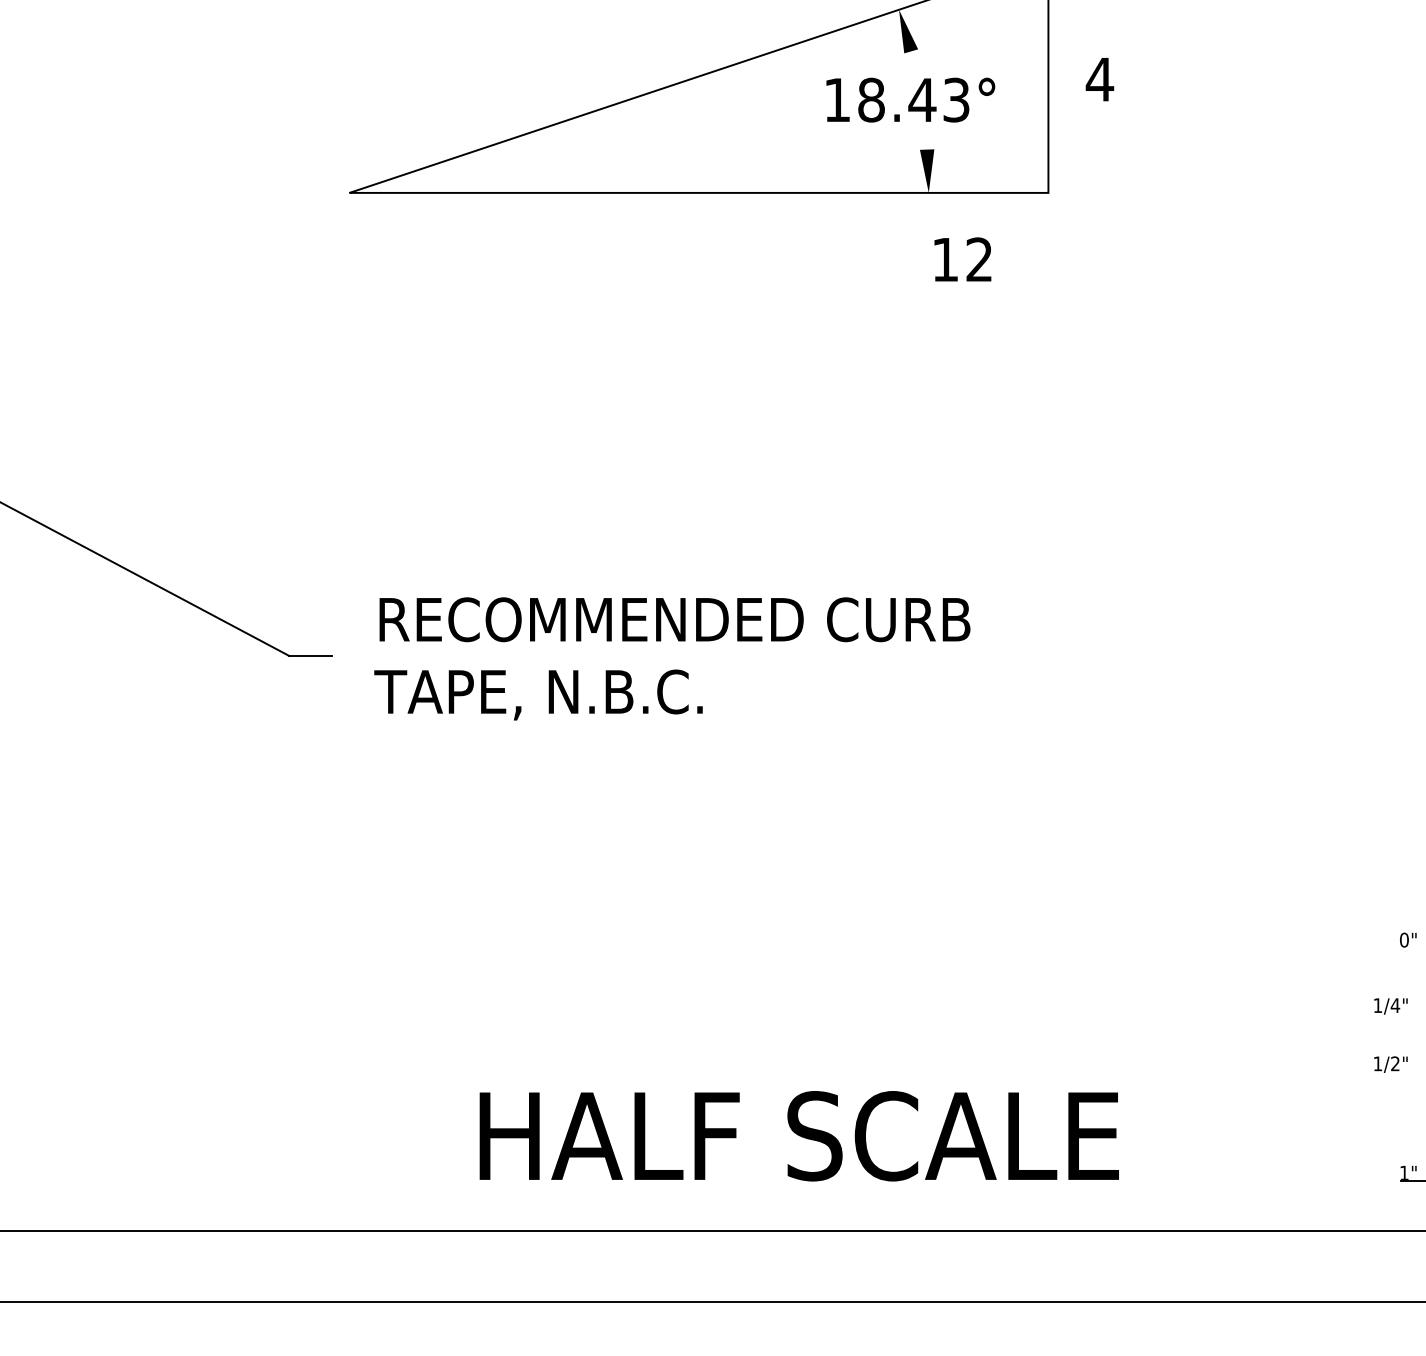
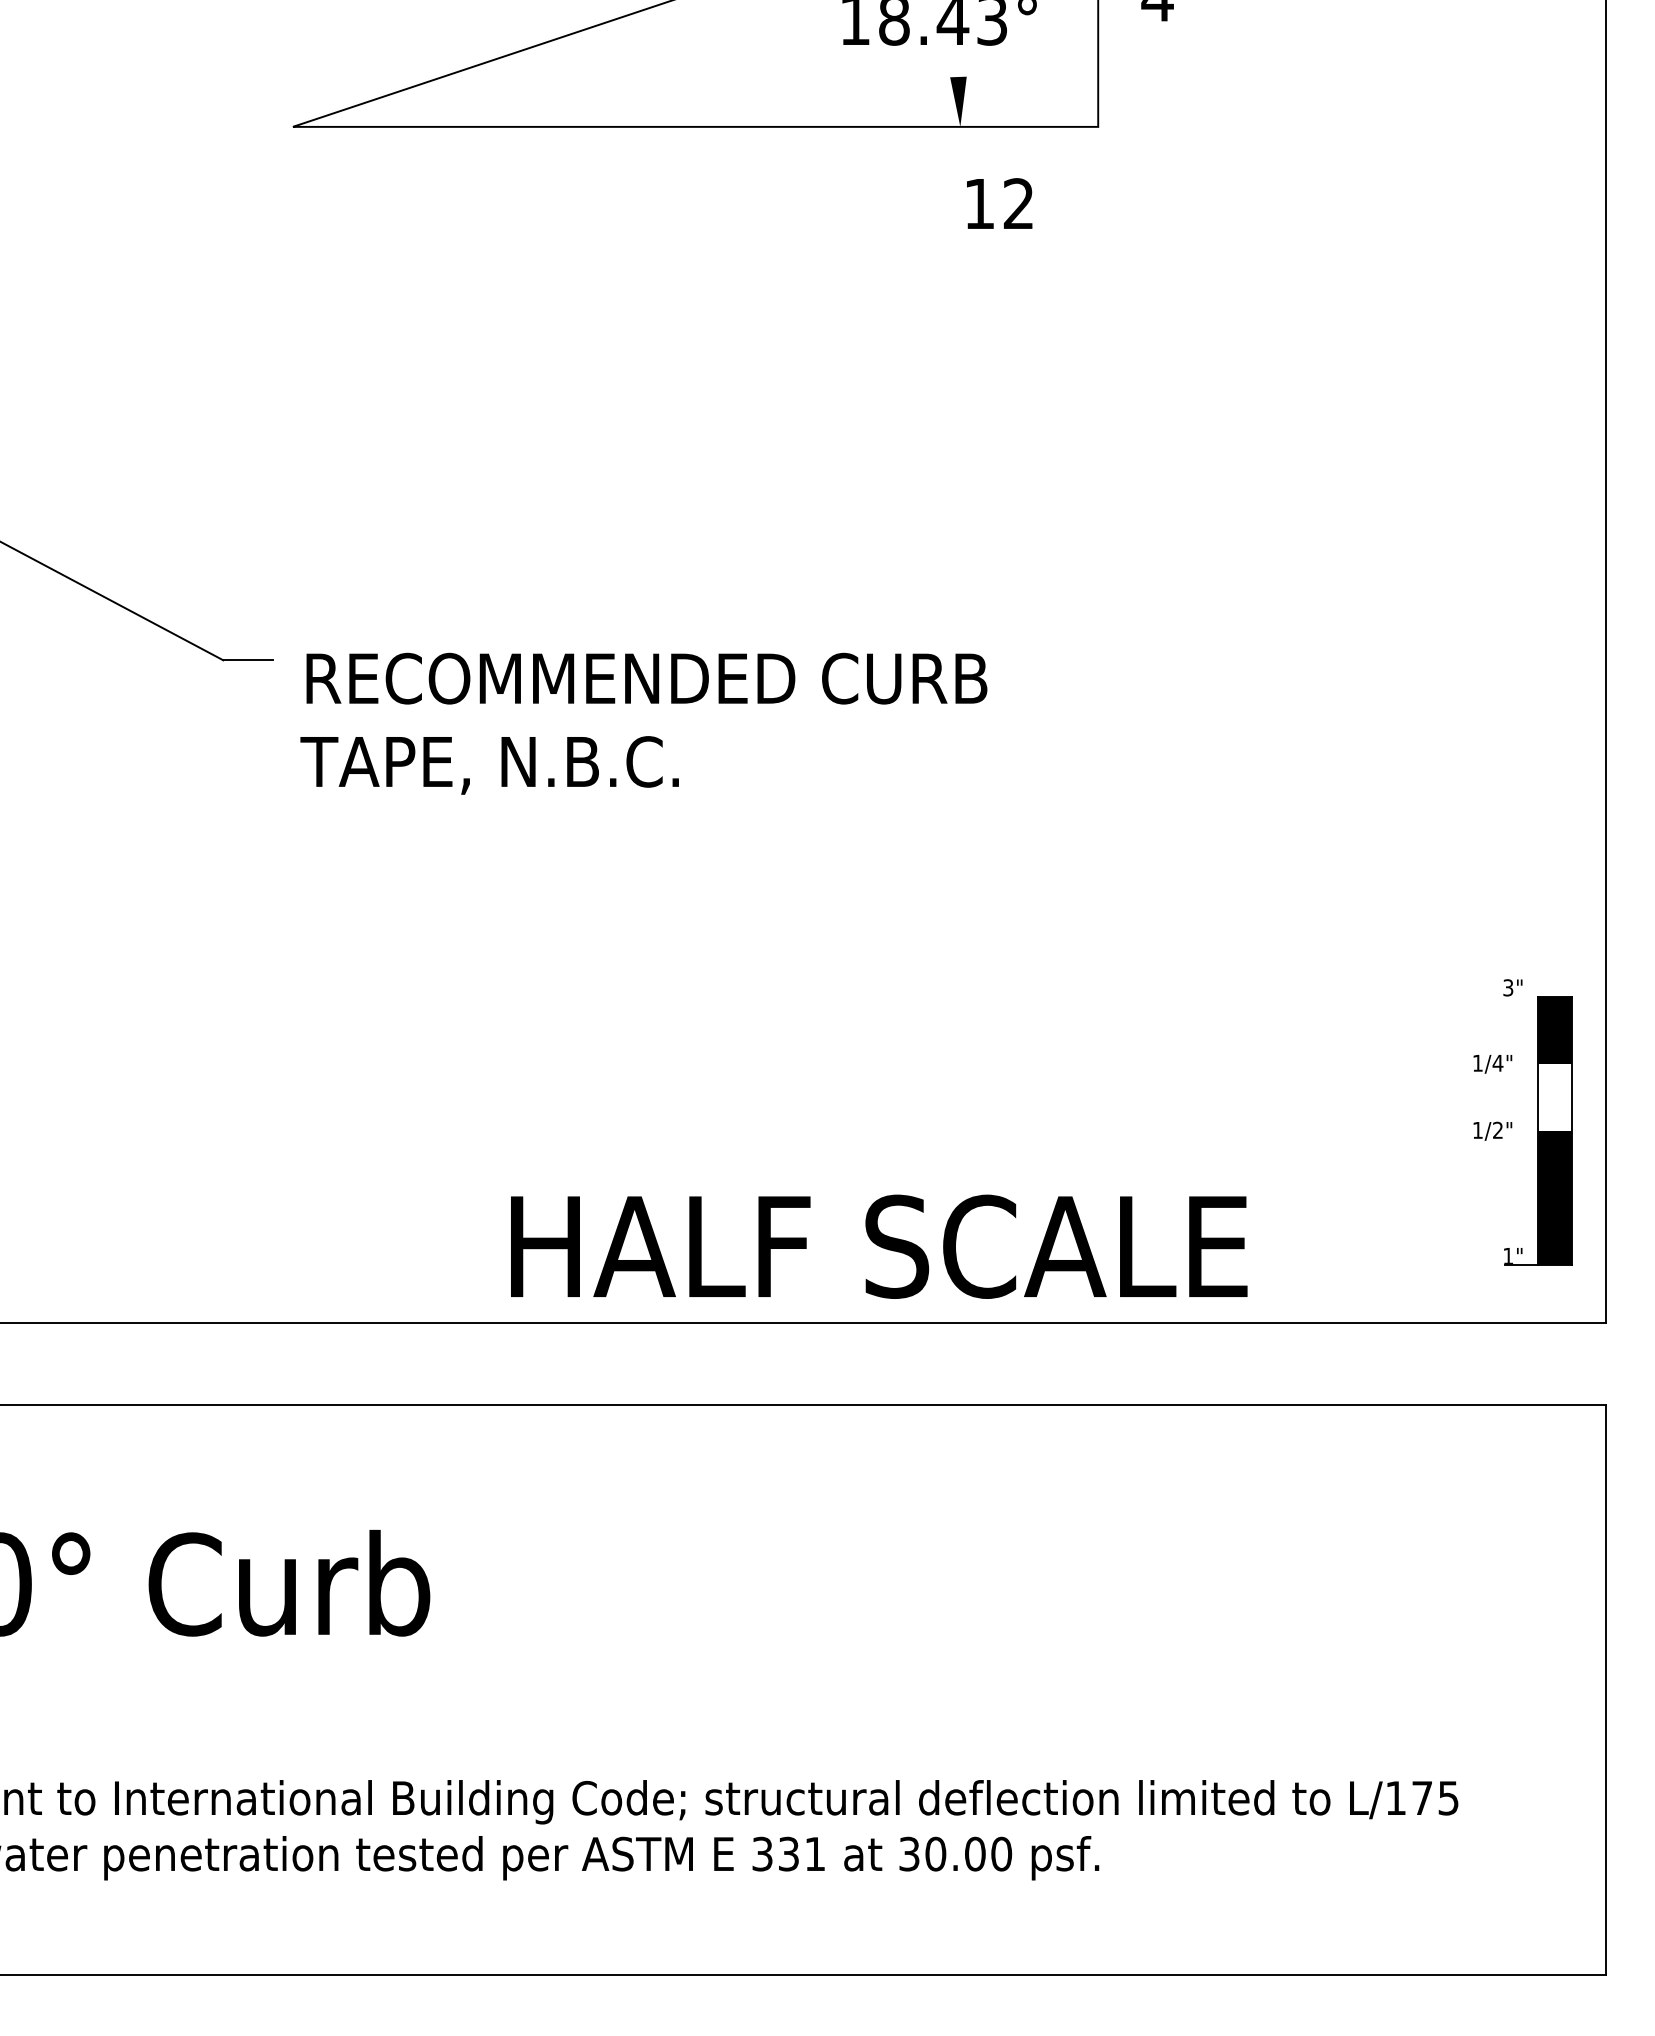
text: (672, 658) -> (643, 723), moved
text: (1404, 939) -> (1508, 987), 0" -> 3"
text: (799, 1135) -> (879, 1246), moved

